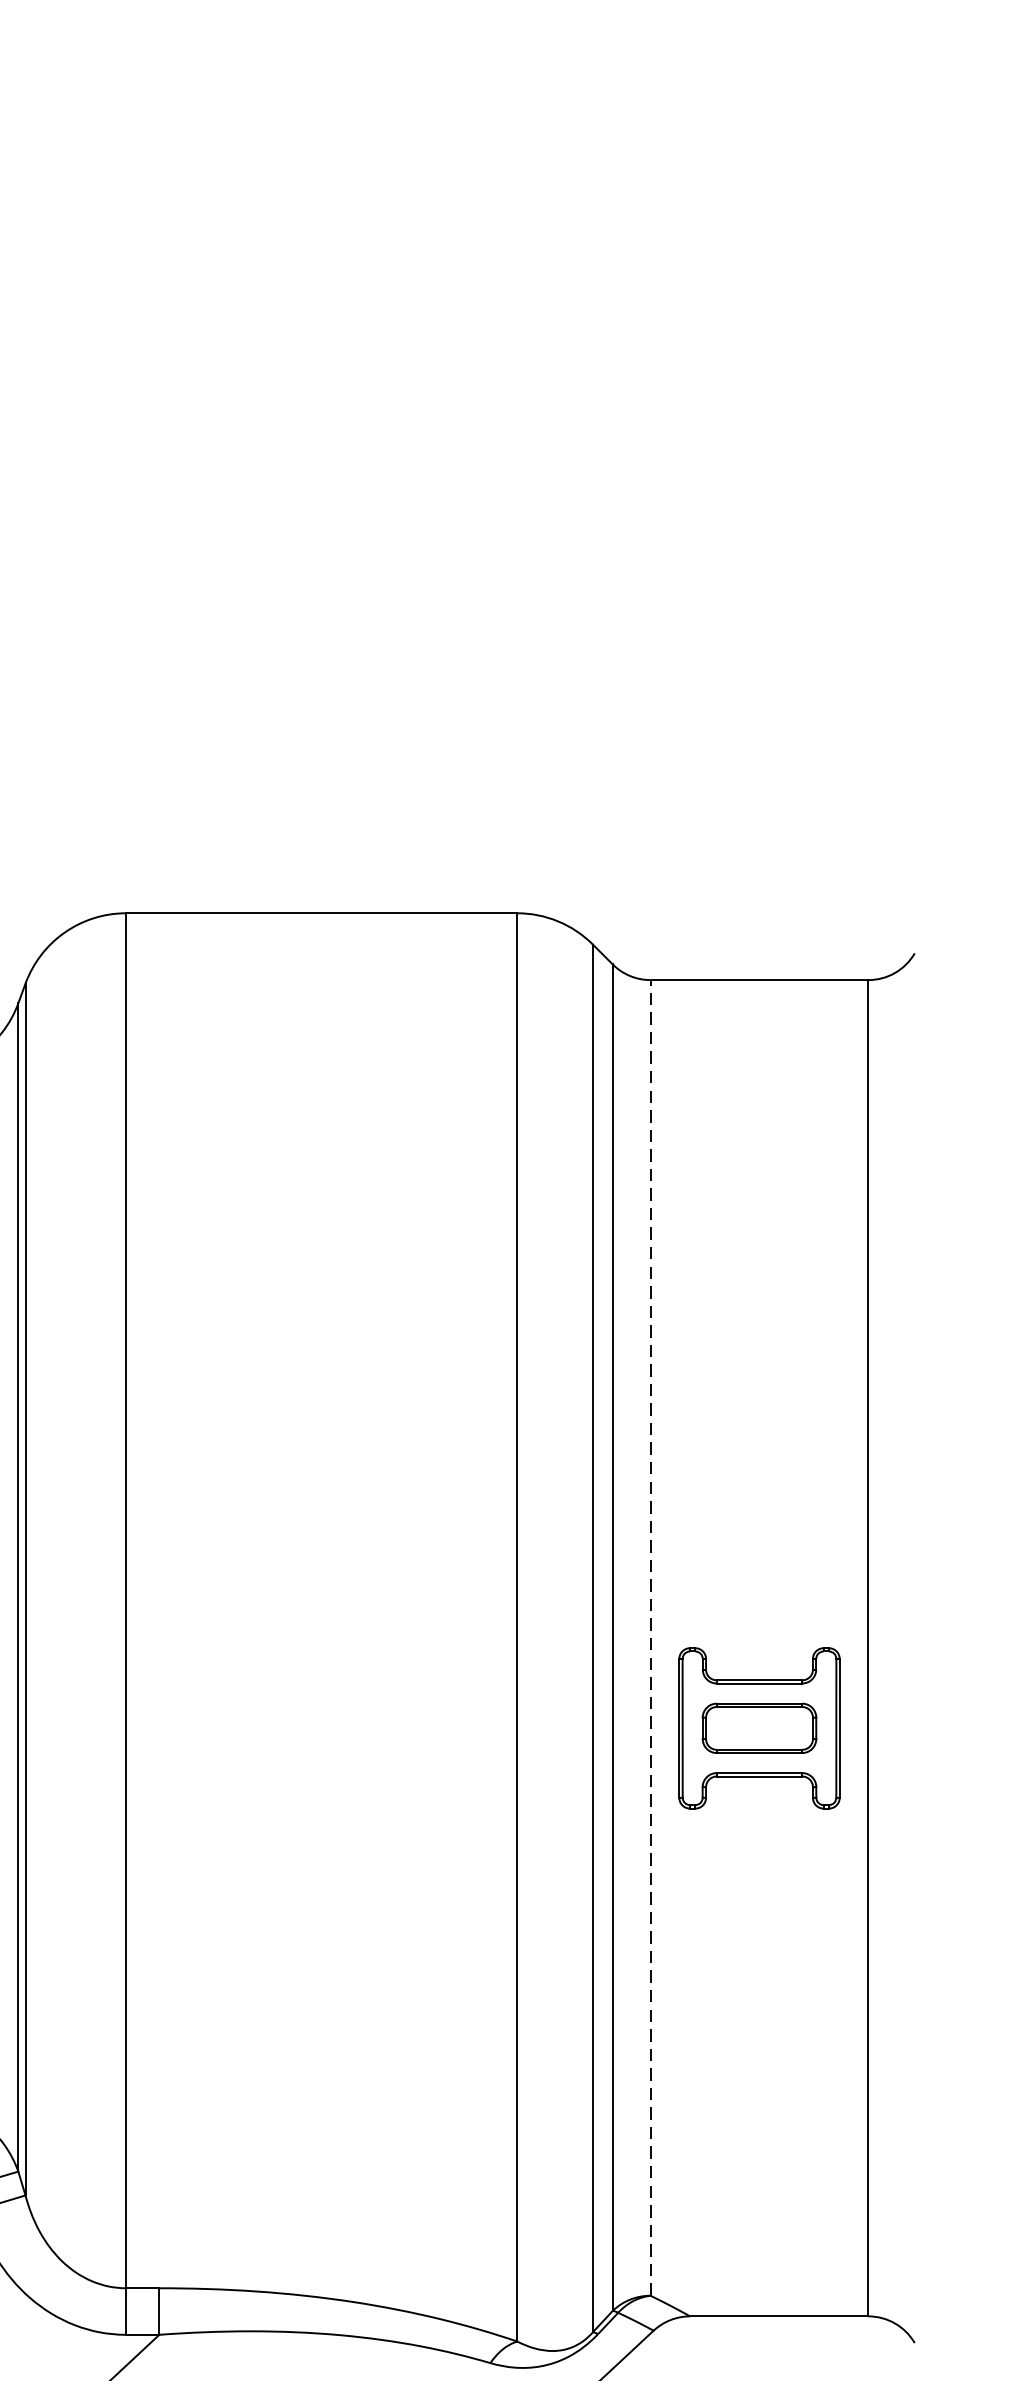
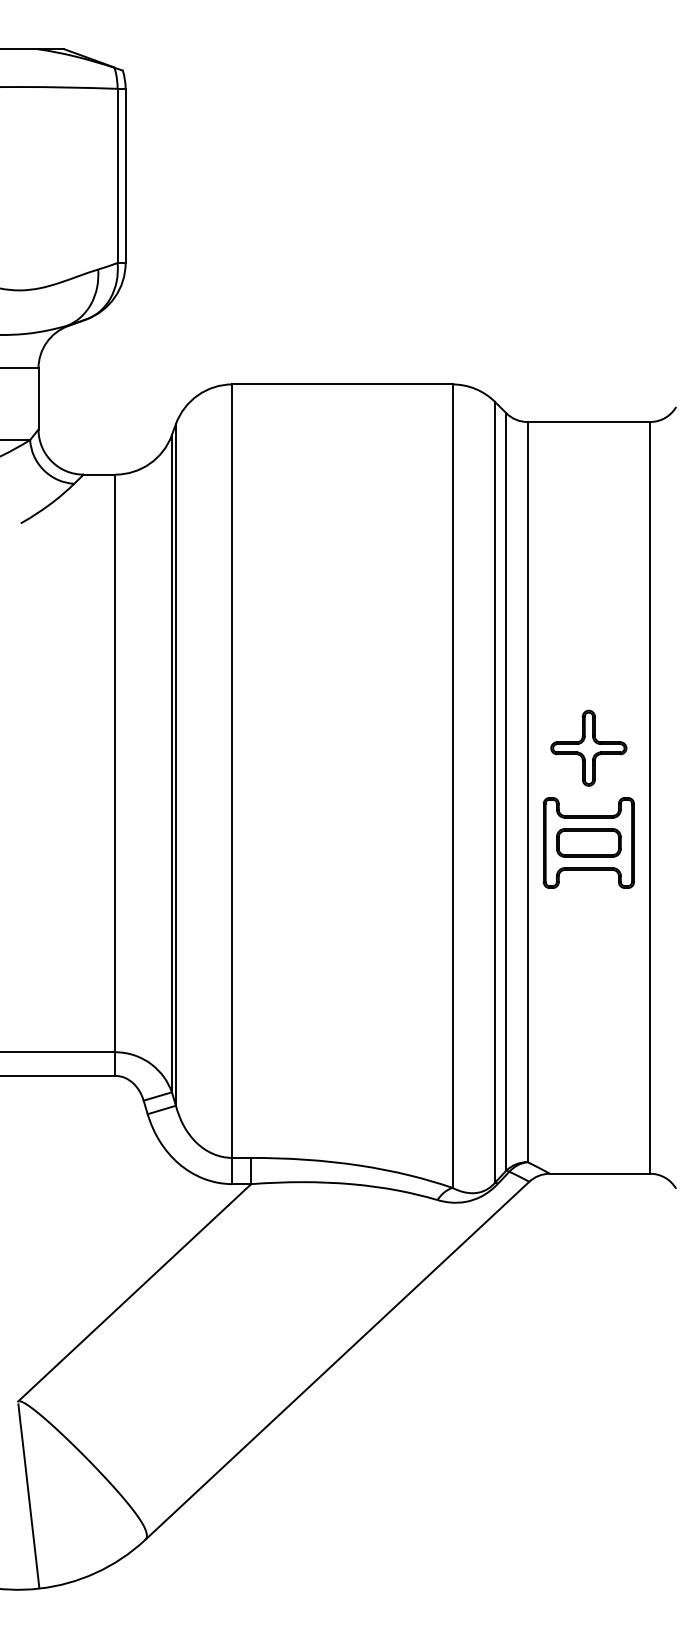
part: (758, 1558) -> (588, 747), added
line: (650, 1636) -> (527, 791), dashed -> solid

